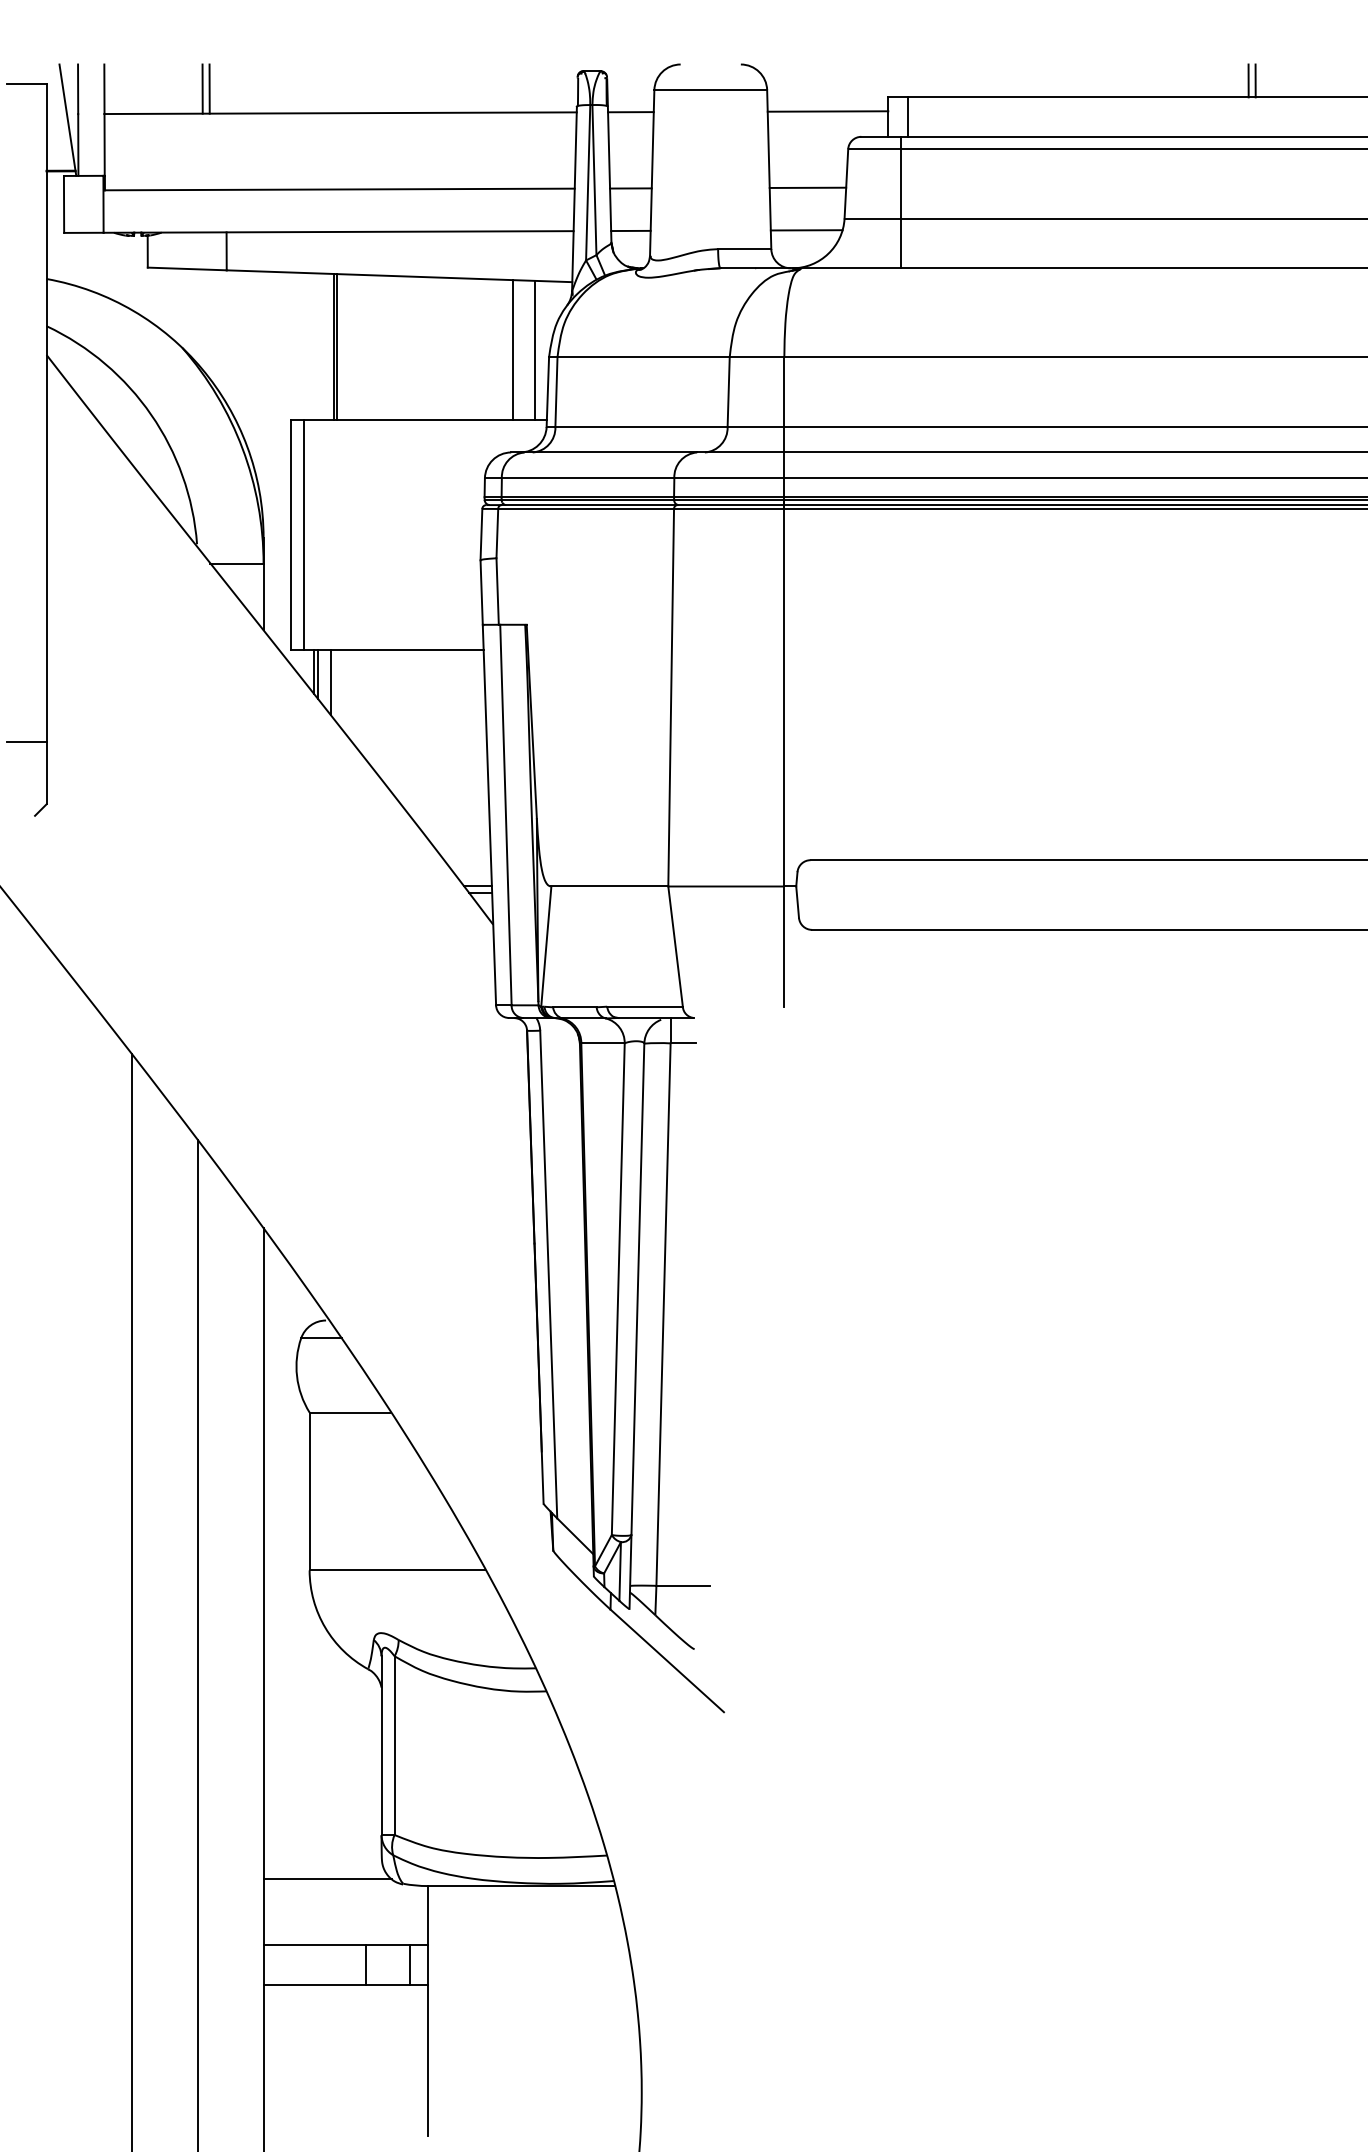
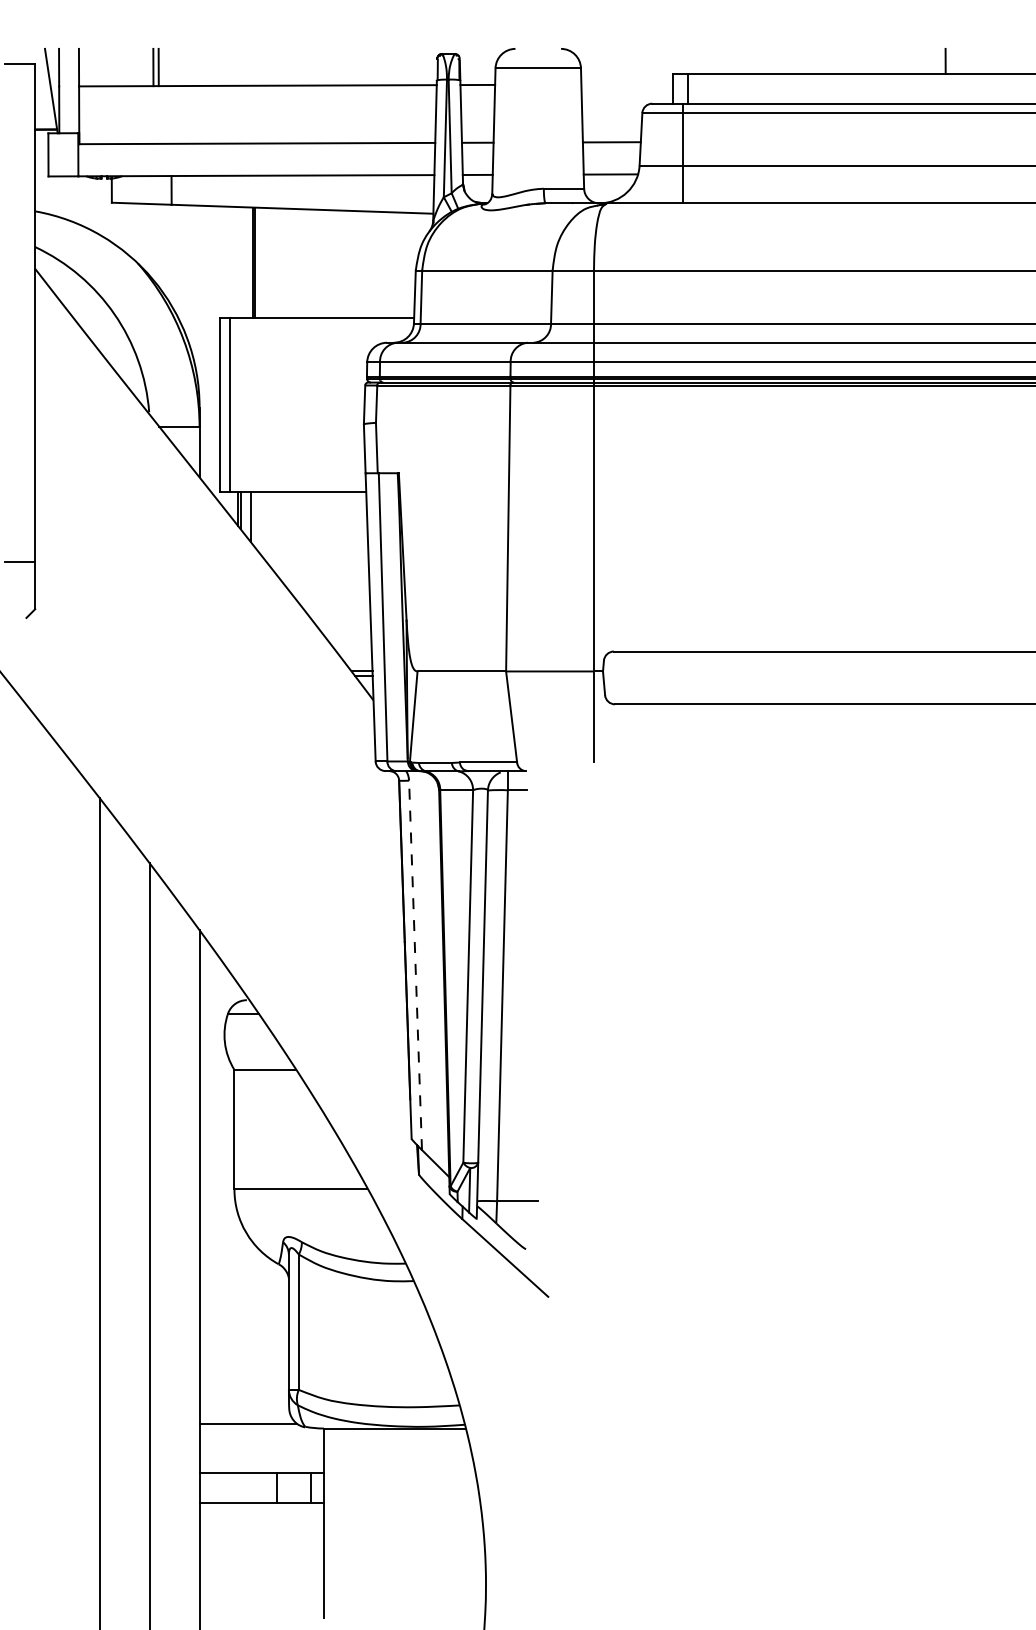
line: (1255, 79) -> (950, 60), removed
line: (827, 111) -> (626, 84), removed
line: (513, 349) -> (388, 264), removed
line: (535, 349) -> (405, 264), removed
line: (548, 1274) -> (415, 965), solid -> dashed

